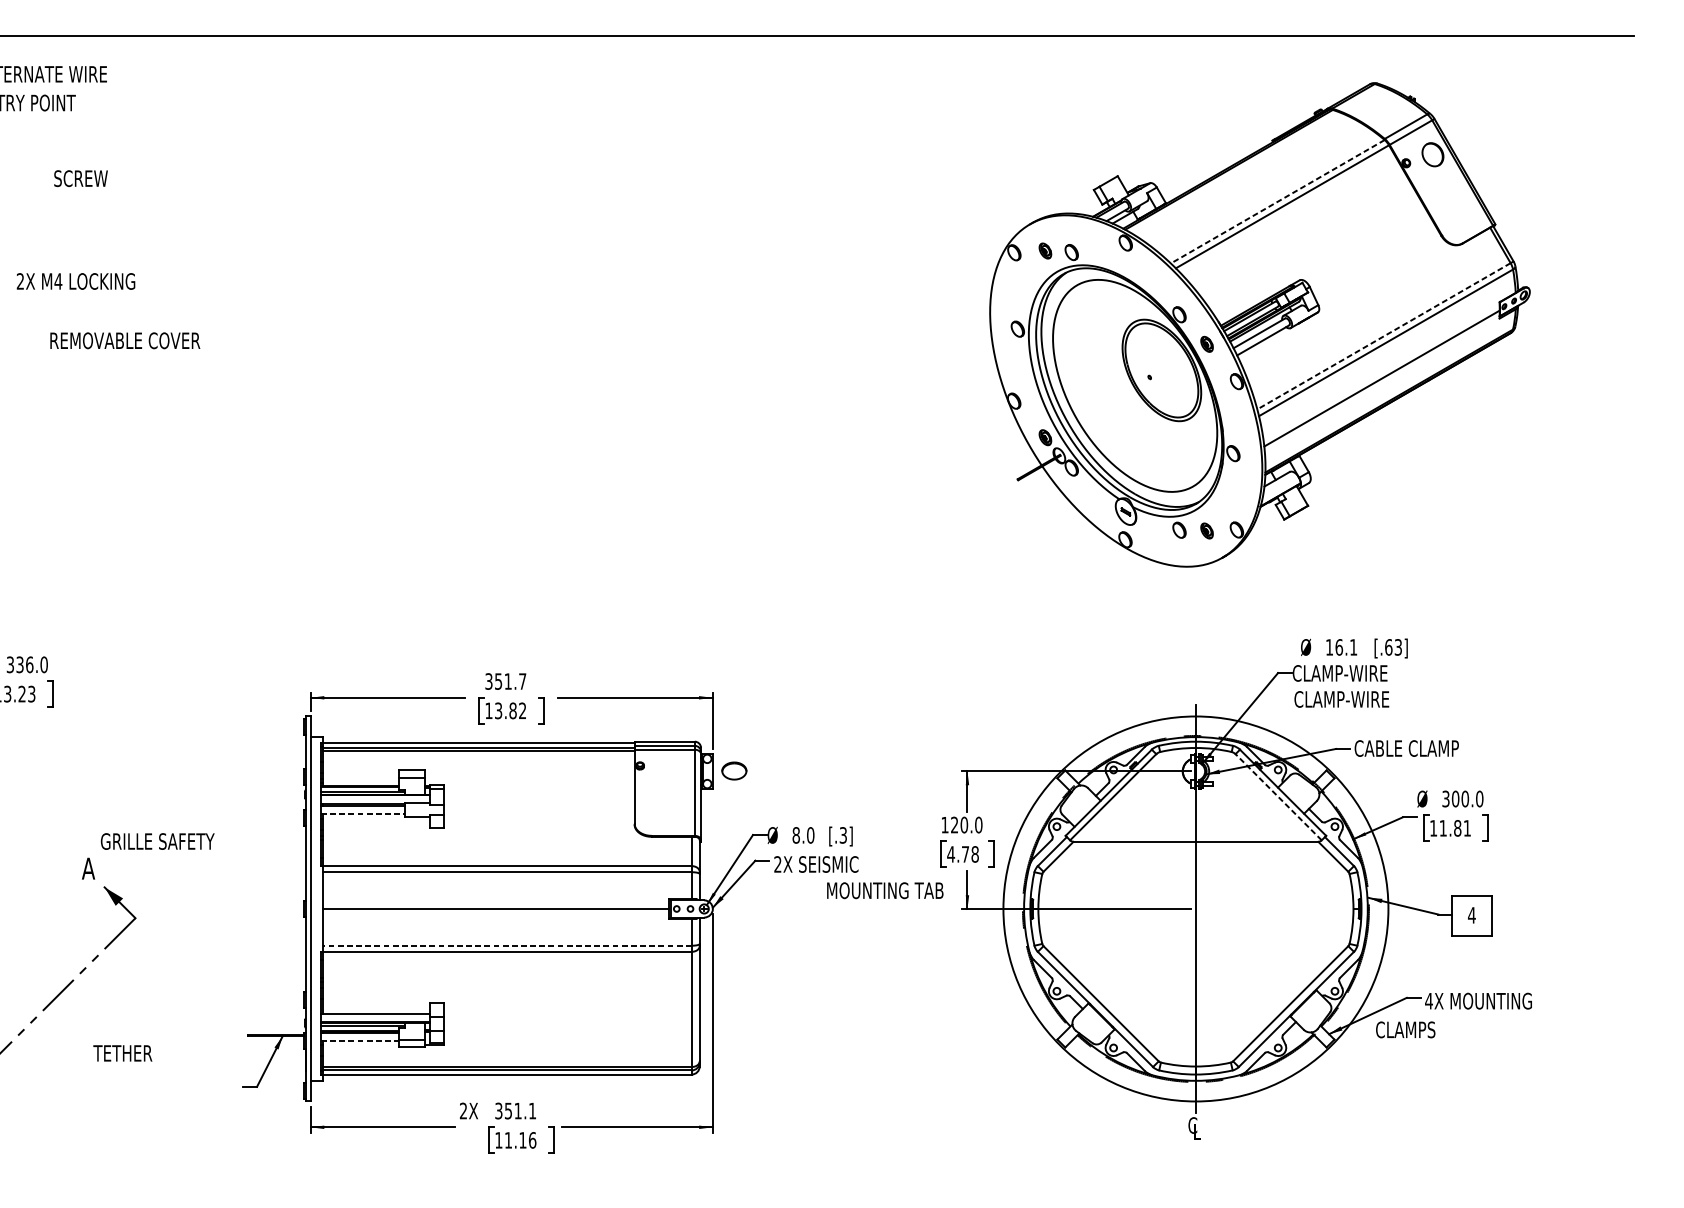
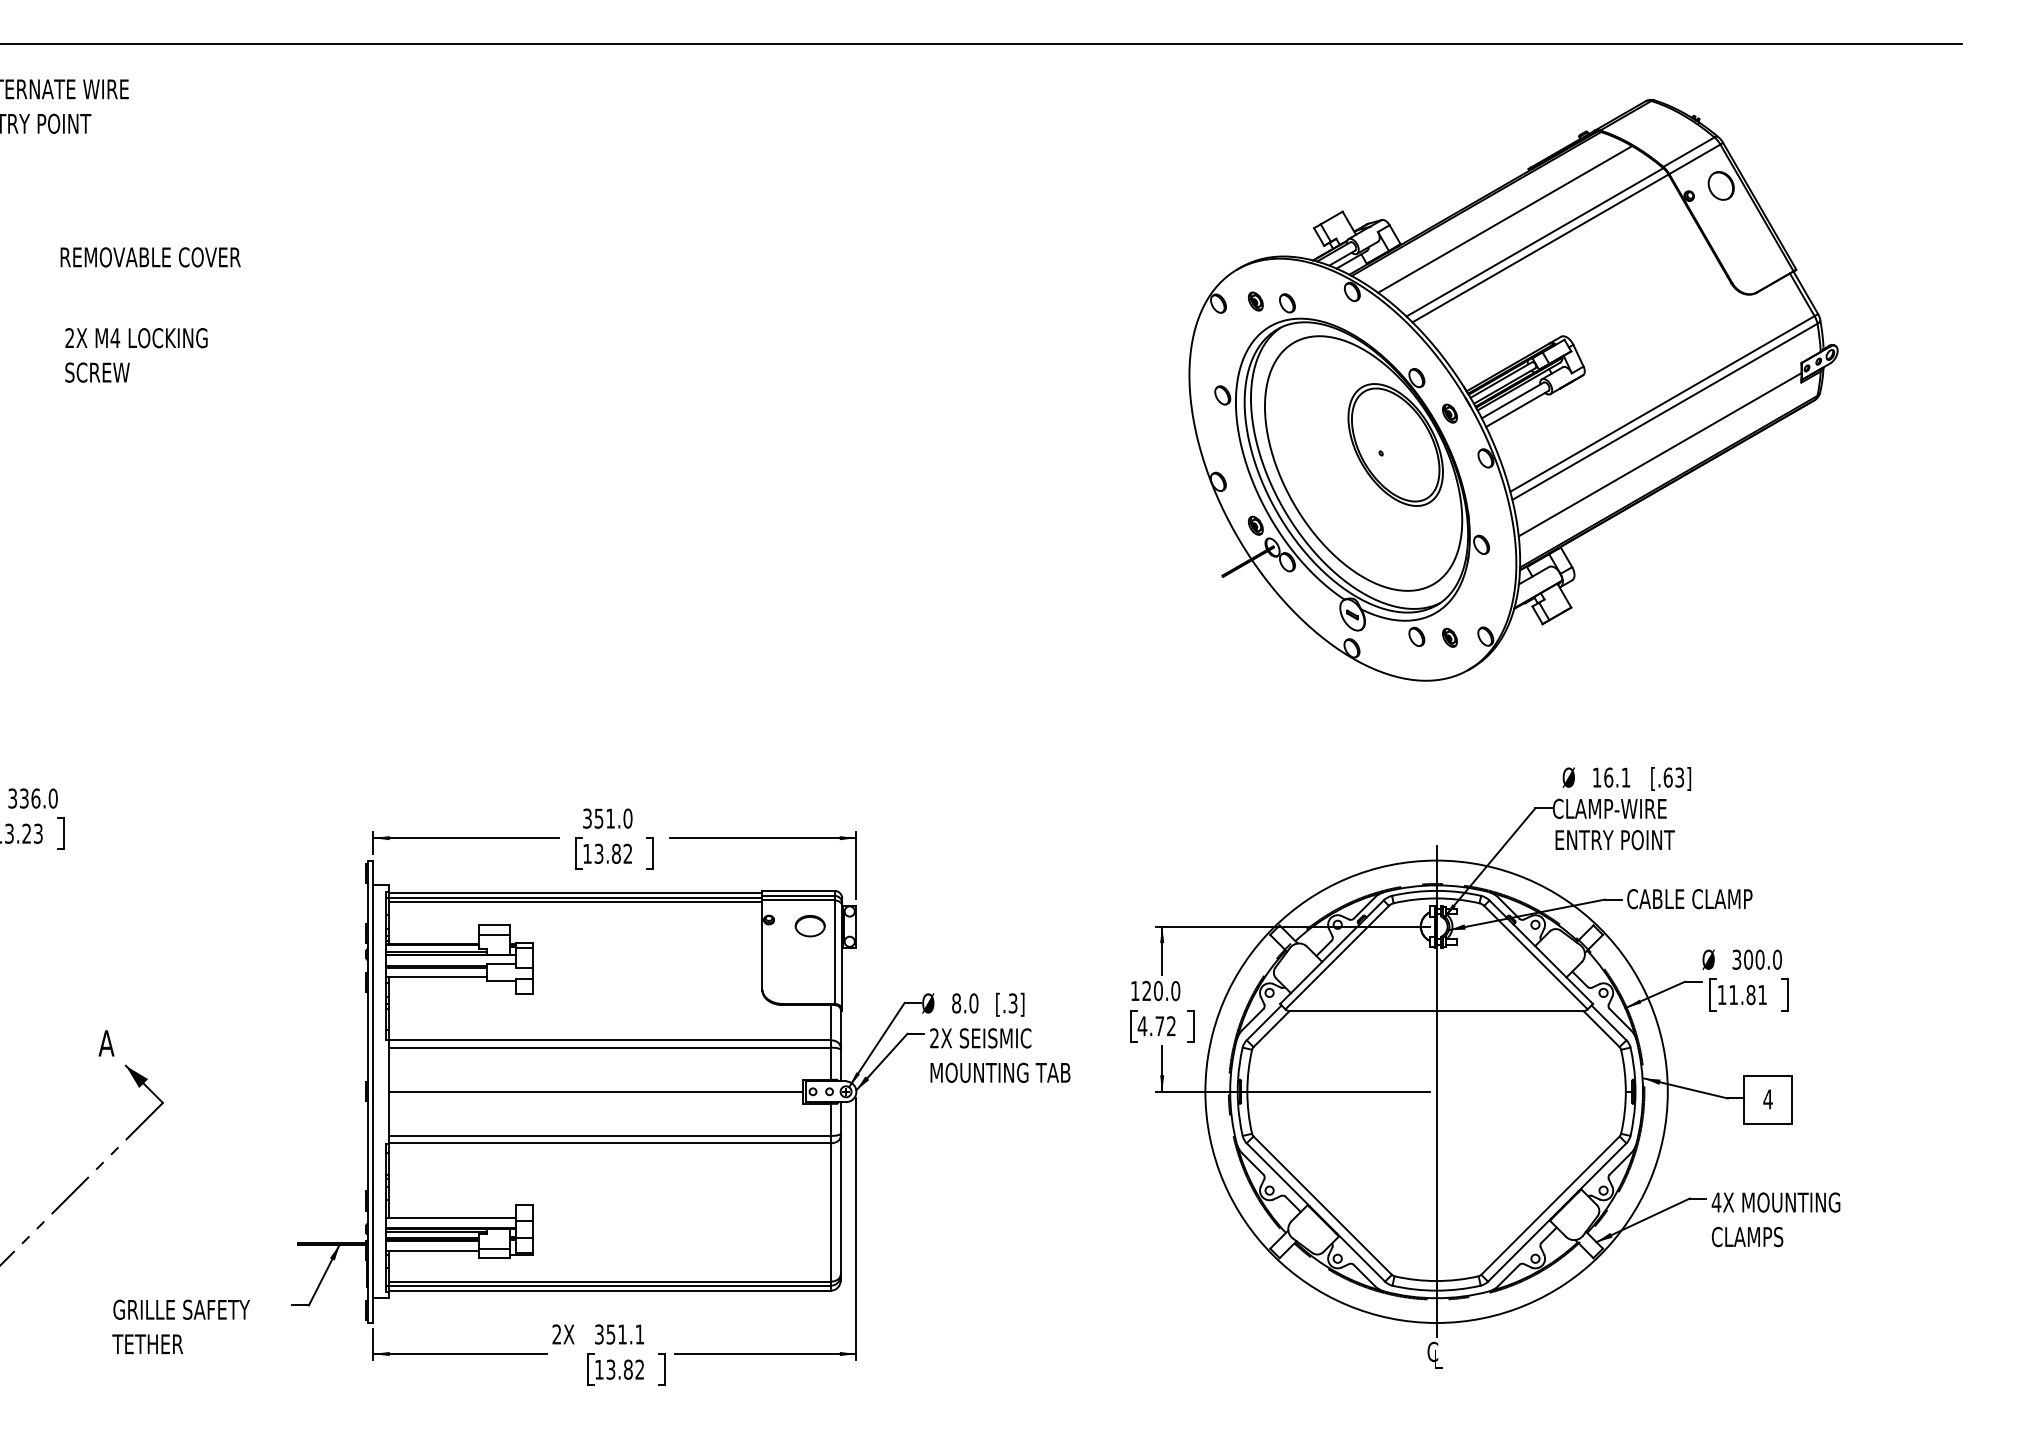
text: (81, 178) -> (97, 372), moved
line: (1253, 182) -> (1505, 219), added
line: (1277, 201) -> (1534, 242), dashed -> solid
text: (76, 281) -> (136, 338), moved
line: (1384, 335) -> (1662, 403), dashed -> solid
text: (125, 340) -> (150, 257), moved
text: (522, 681) -> (627, 818), 351.7 -> 351.0
text: (1344, 699) -> (1614, 840), CLAMP-WIRE -> ENTRY POINT
part: (733, 771) -> (809, 926), moved
line: (1278, 797) -> (1535, 957), dashed -> solid
line: (363, 813) -> (436, 977), dashed -> solid
text: (157, 841) -> (181, 1309), moved
text: (975, 854) -> (1171, 1026), 4.78 -> 4.72
text: (885, 890) -> (1000, 1072), moved
line: (507, 945) -> (609, 1135), dashed -> solid
text: (1405, 1029) -> (1747, 1236), moved
line: (359, 1041) -> (432, 1250), dashed -> solid
text: (122, 1053) -> (147, 1344), moved
text: (520, 1140) -> (625, 1369), 11.16 -> 13.82

